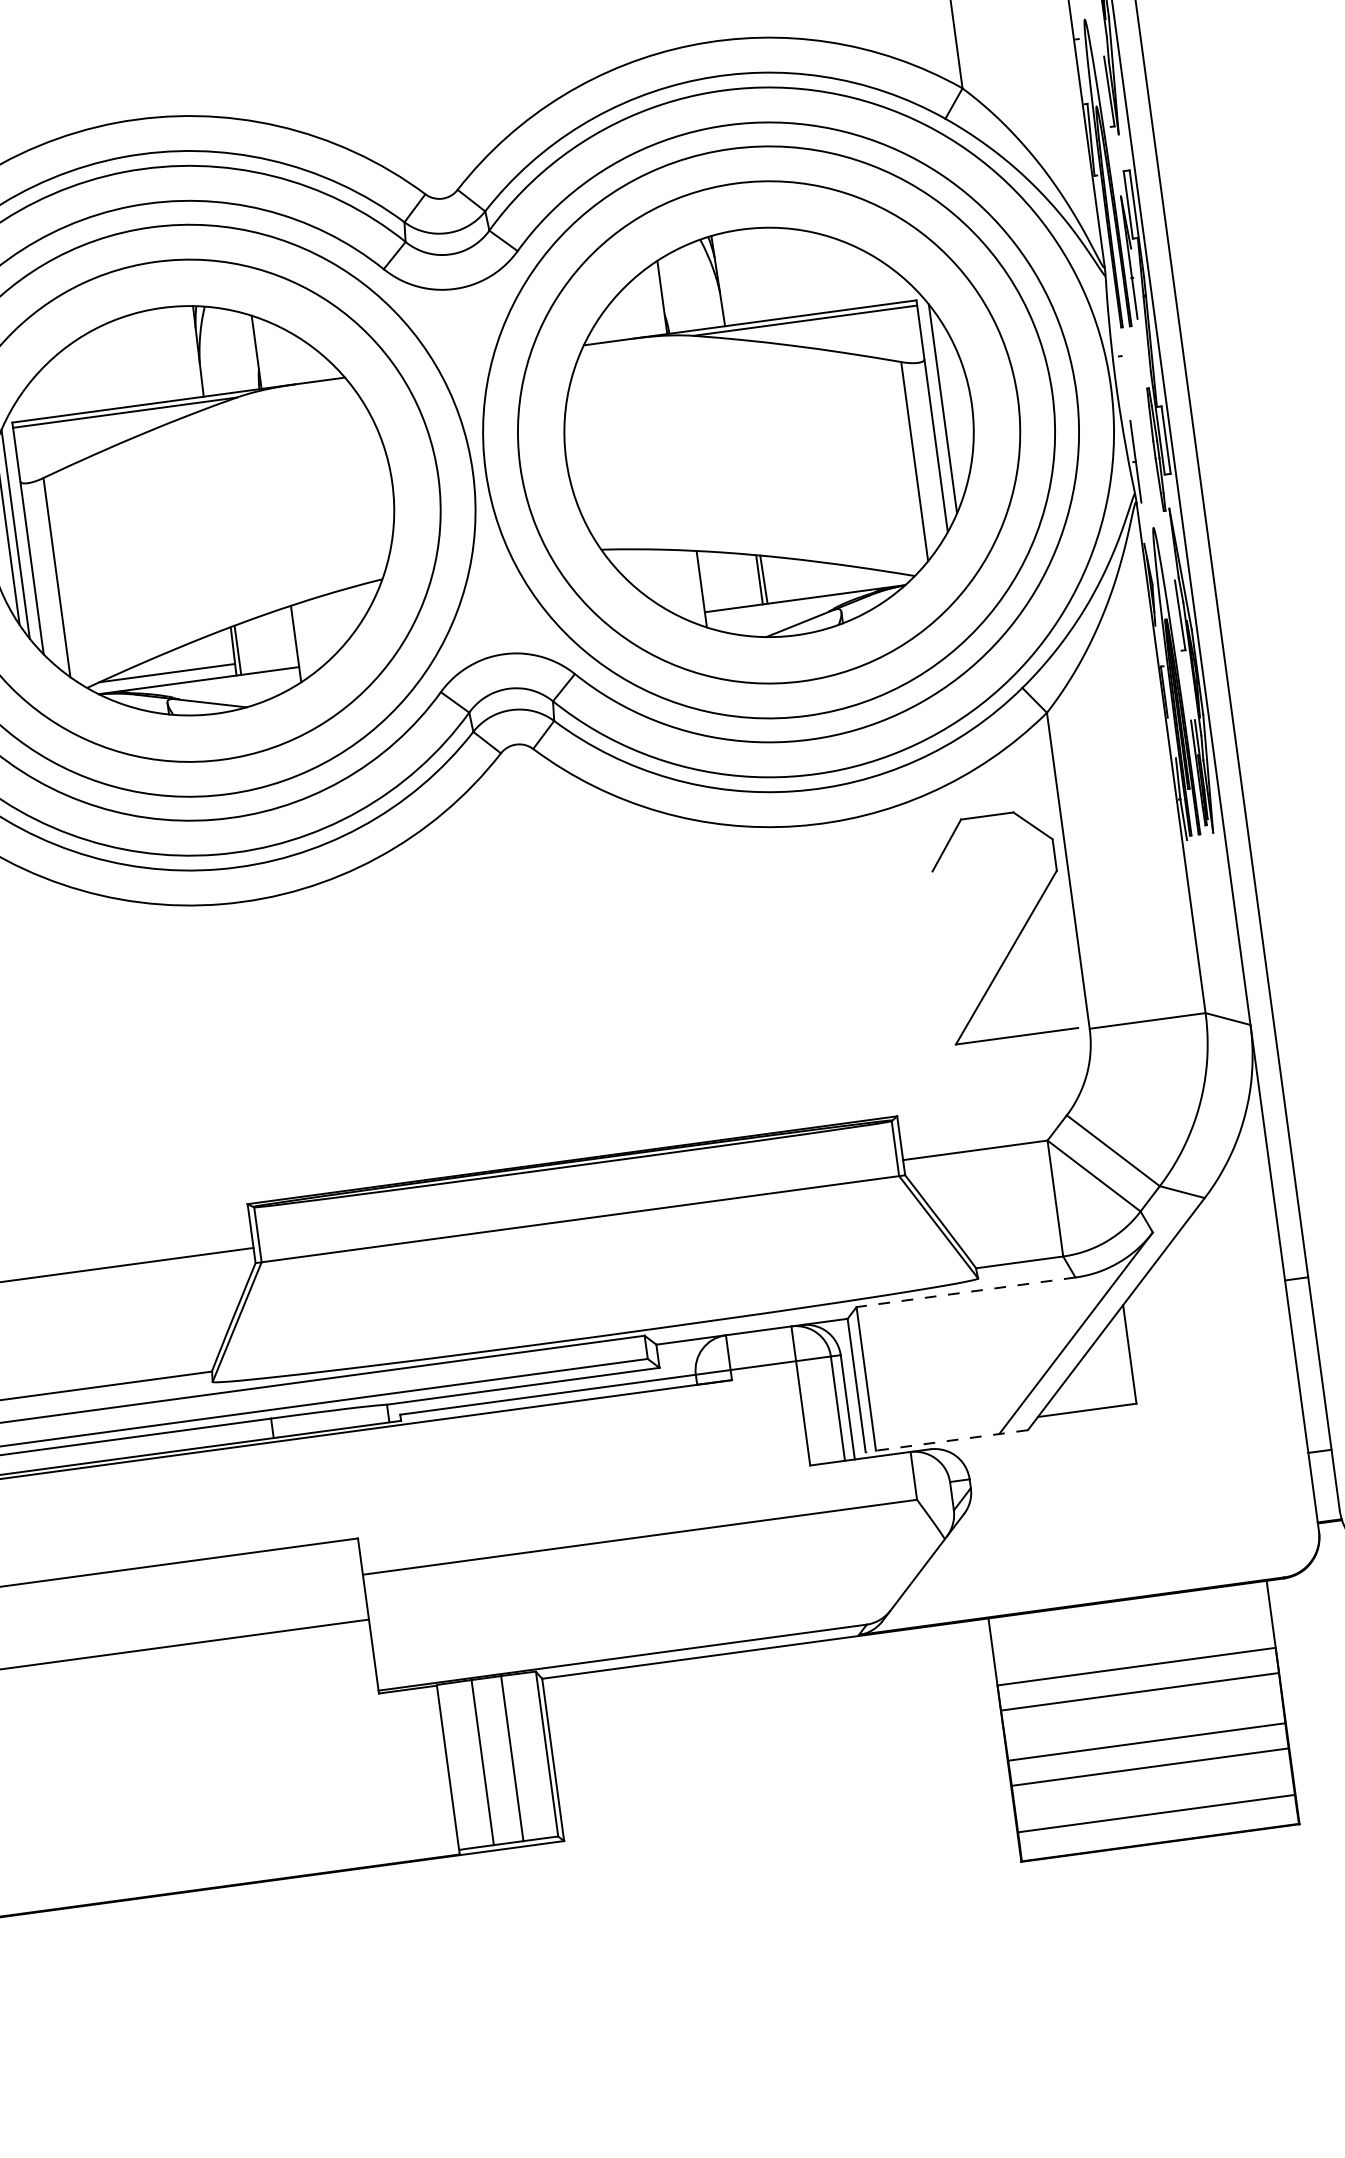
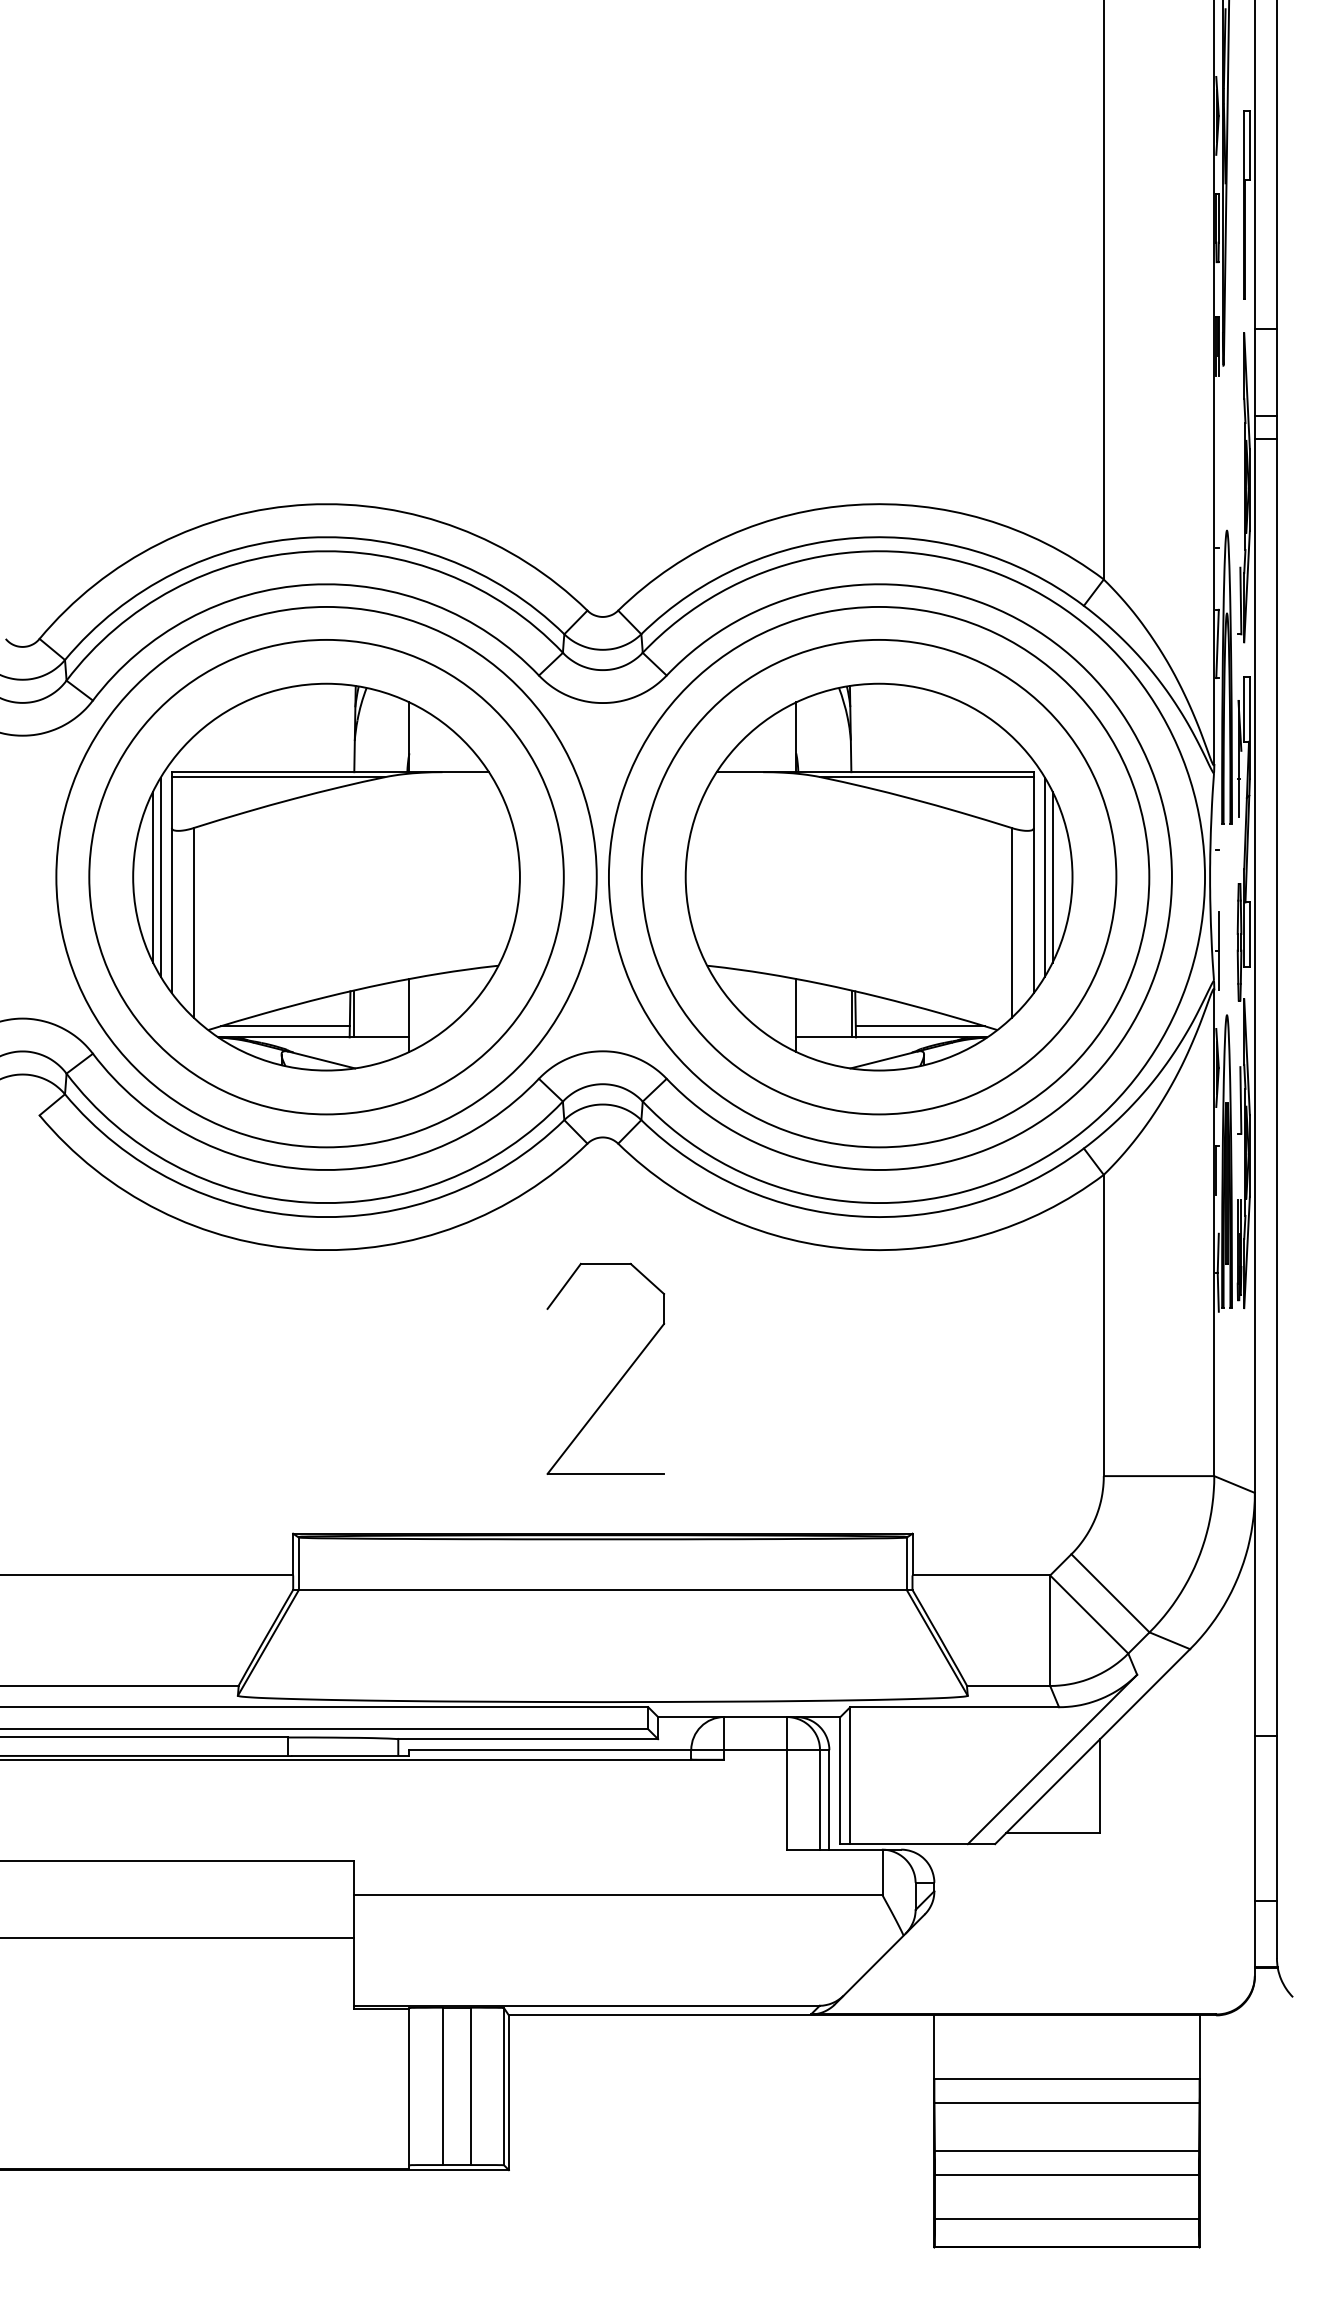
line: (950, 407) -> (1052, 876), added
line: (833, 583) -> (920, 1026), added
part: (1017, 936) -> (618, 1380), moved
line: (965, 1292) -> (954, 1707), dashed -> solid
line: (946, 1441) -> (917, 1844), dashed -> solid

